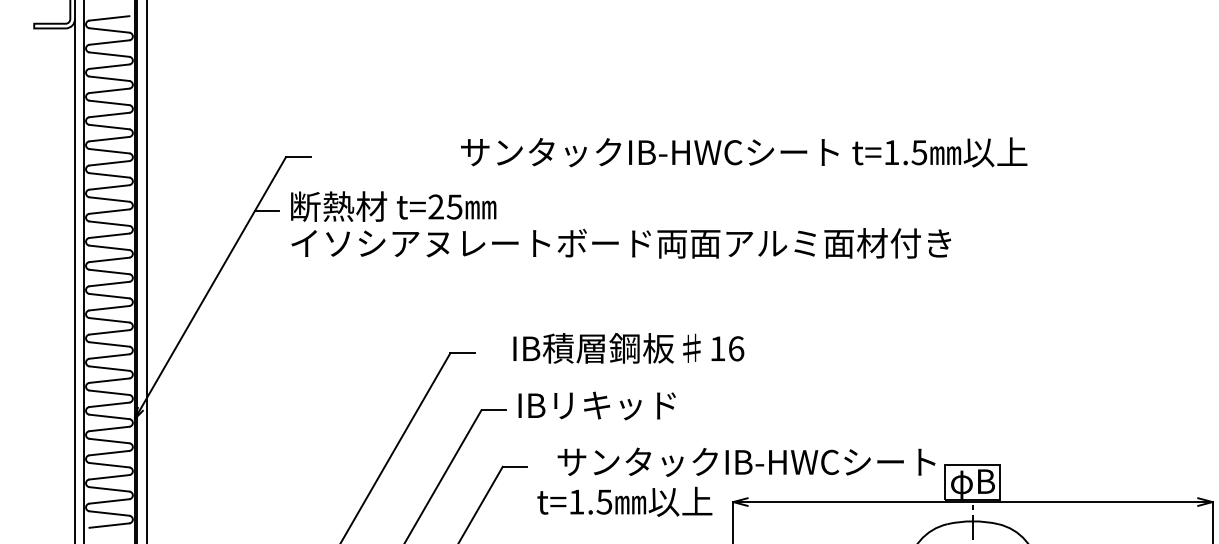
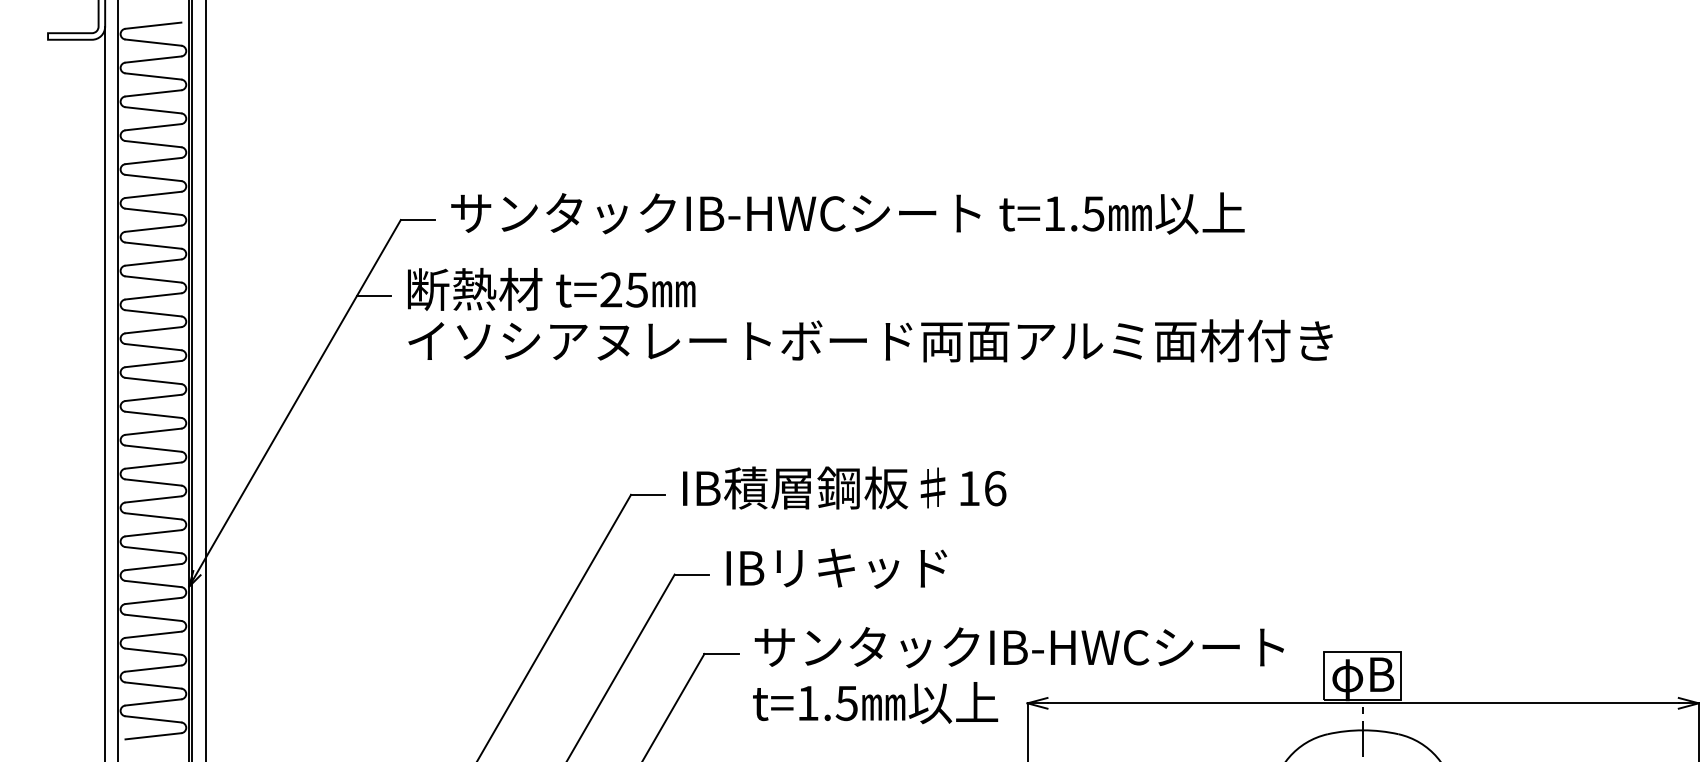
text: (744, 152) -> (848, 213), moved
text: (628, 348) -> (844, 488), moved
text: (746, 461) -> (1019, 646), moved

